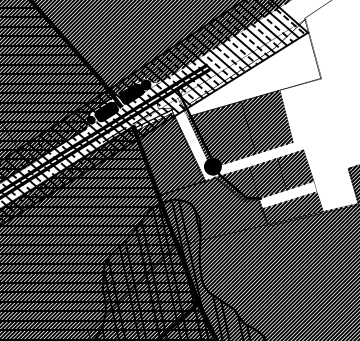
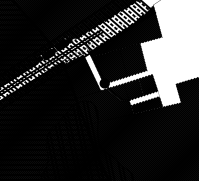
hatch: (252, 68) -> (125, 31), added

